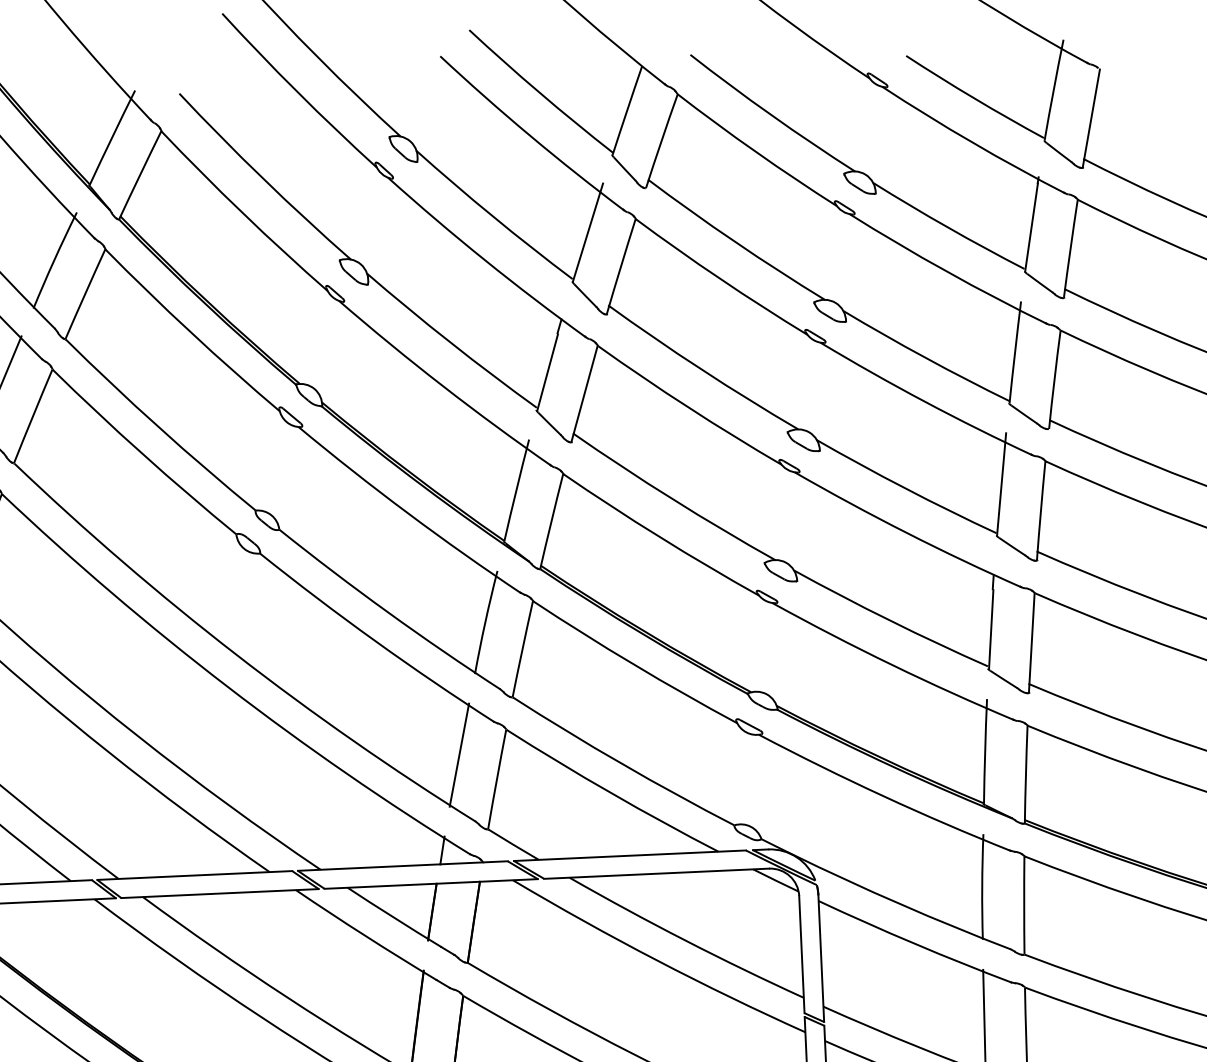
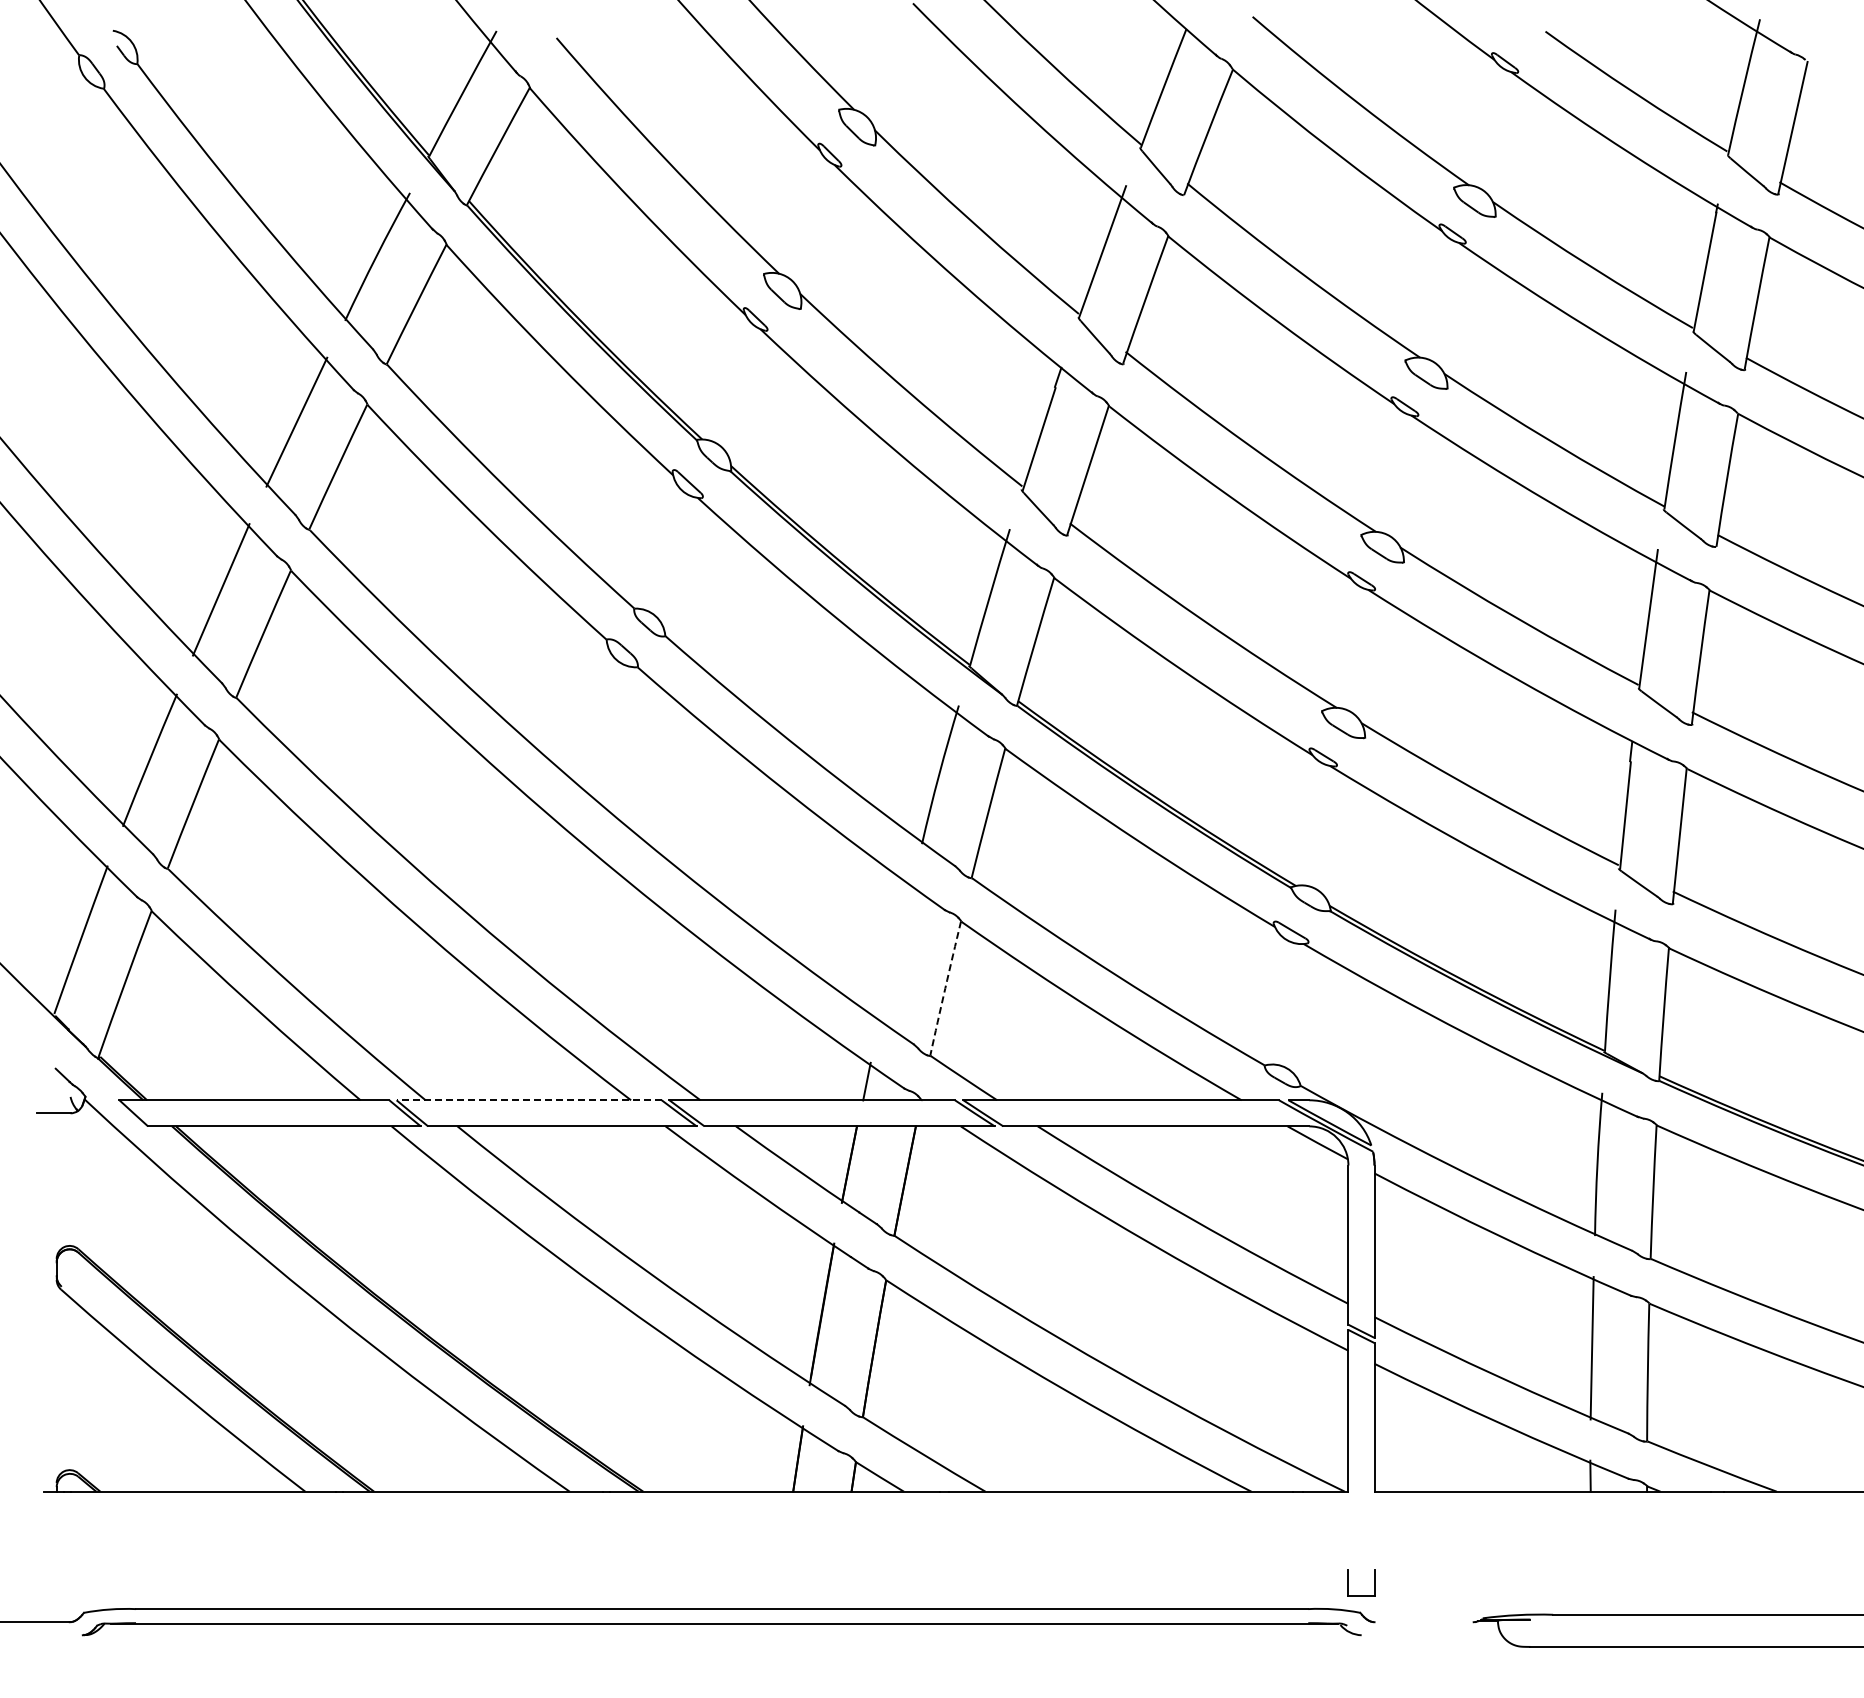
line: (459, 754) -> (895, 952), removed
arc: (497, 779) -> (945, 988), solid -> dashed
line: (195, 875) -> (529, 1100), solid -> dashed

